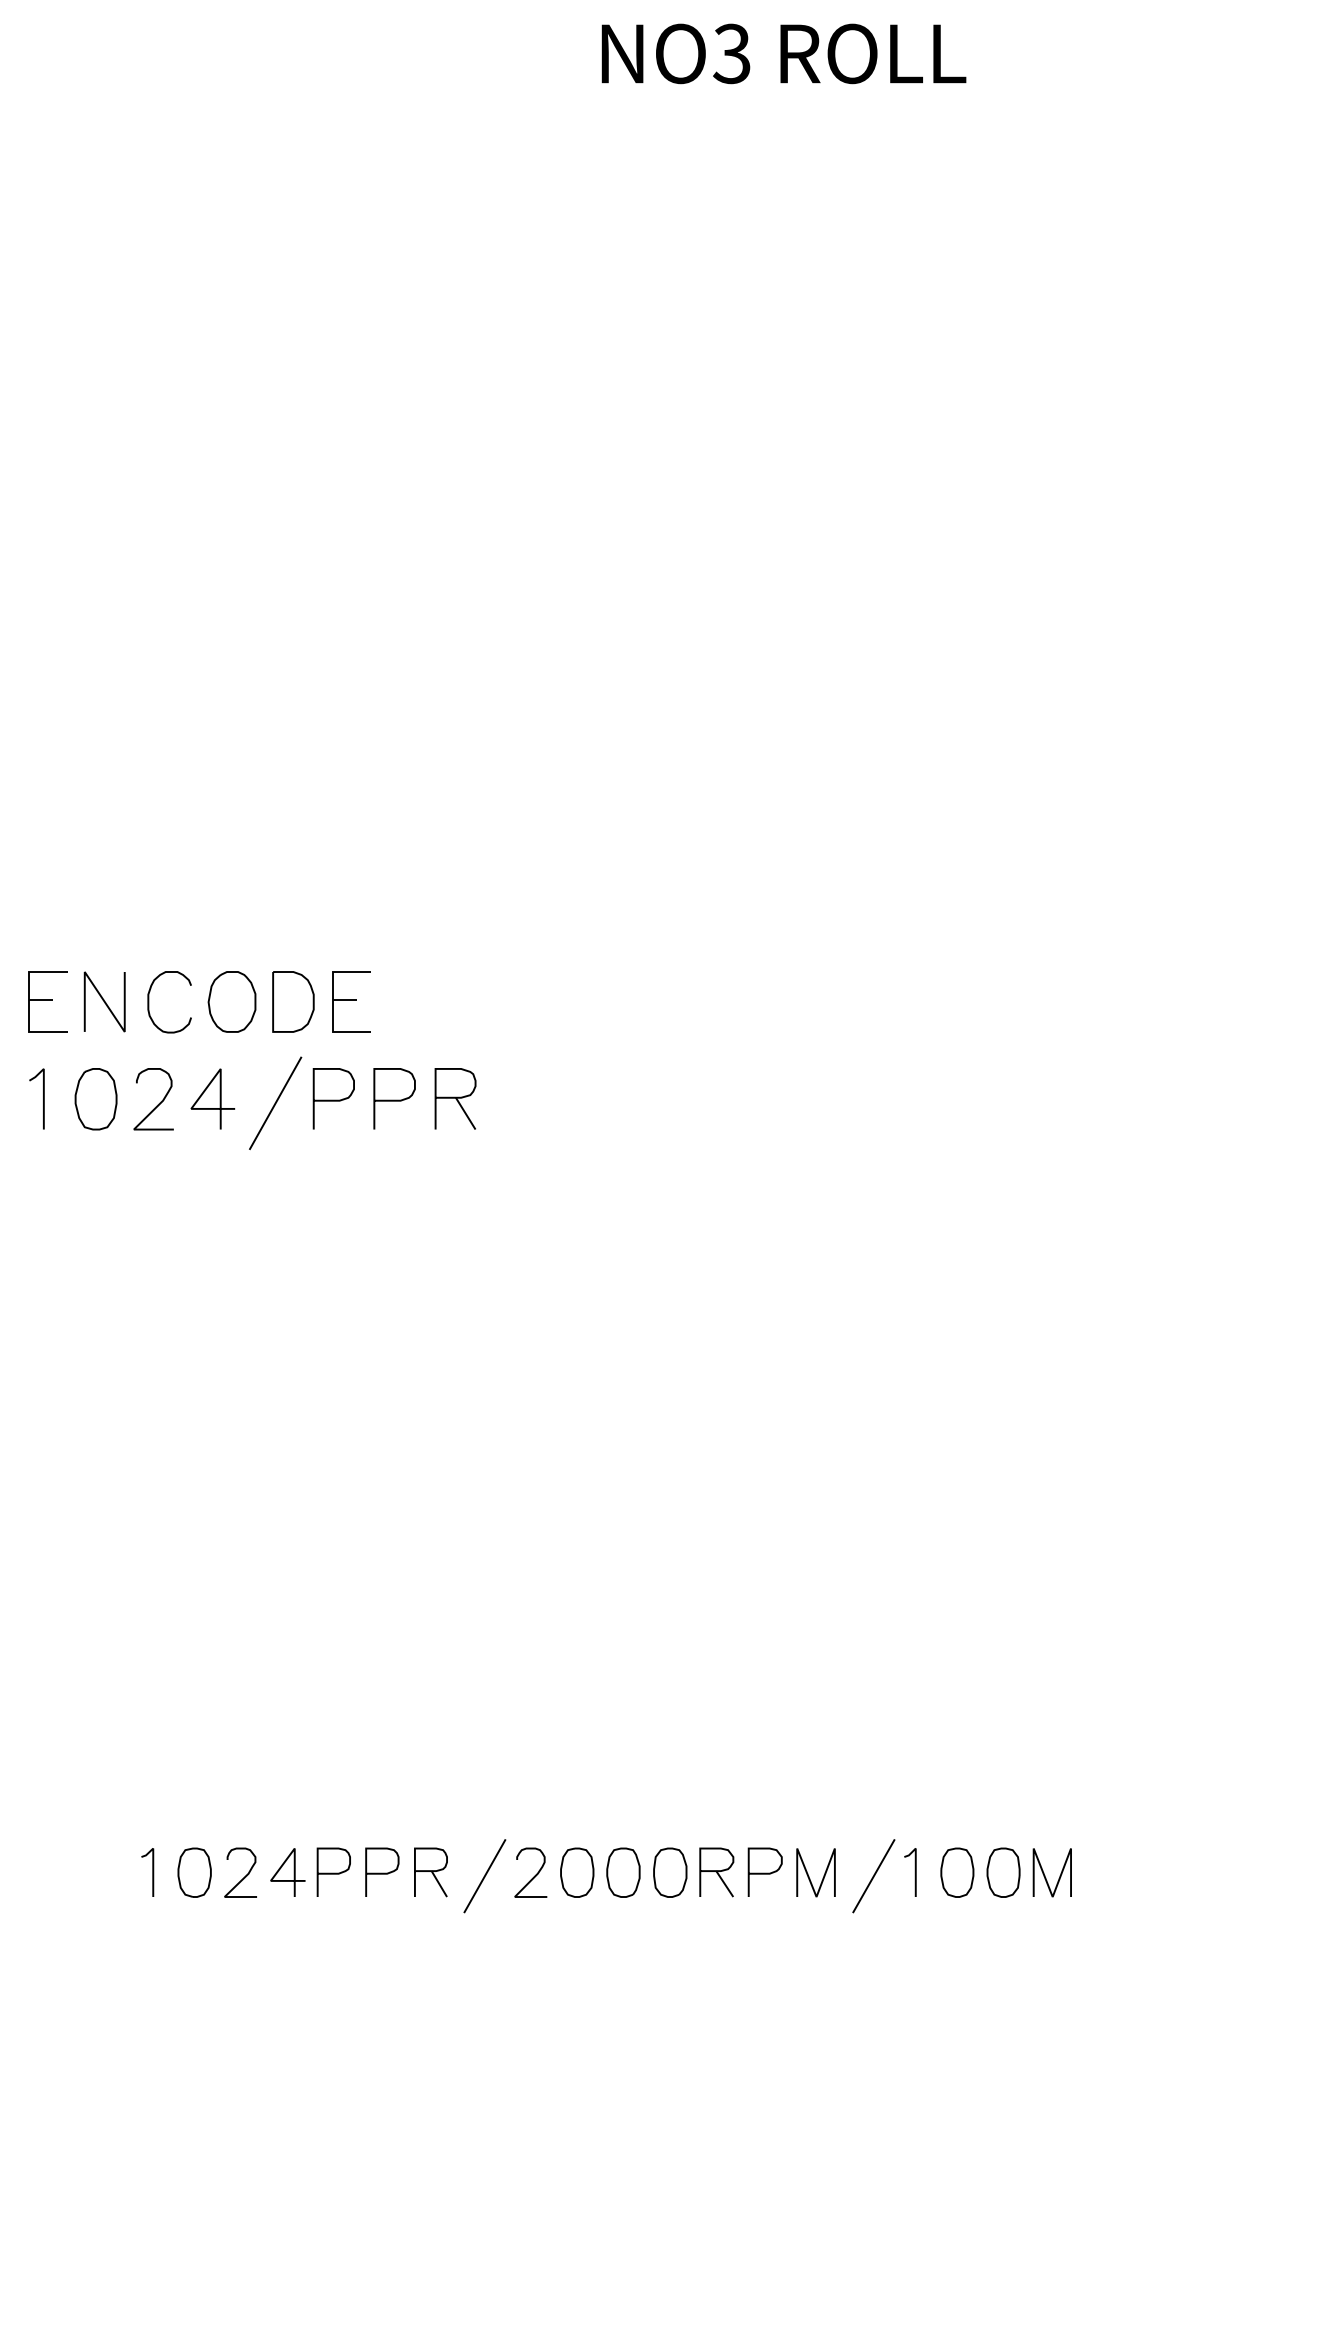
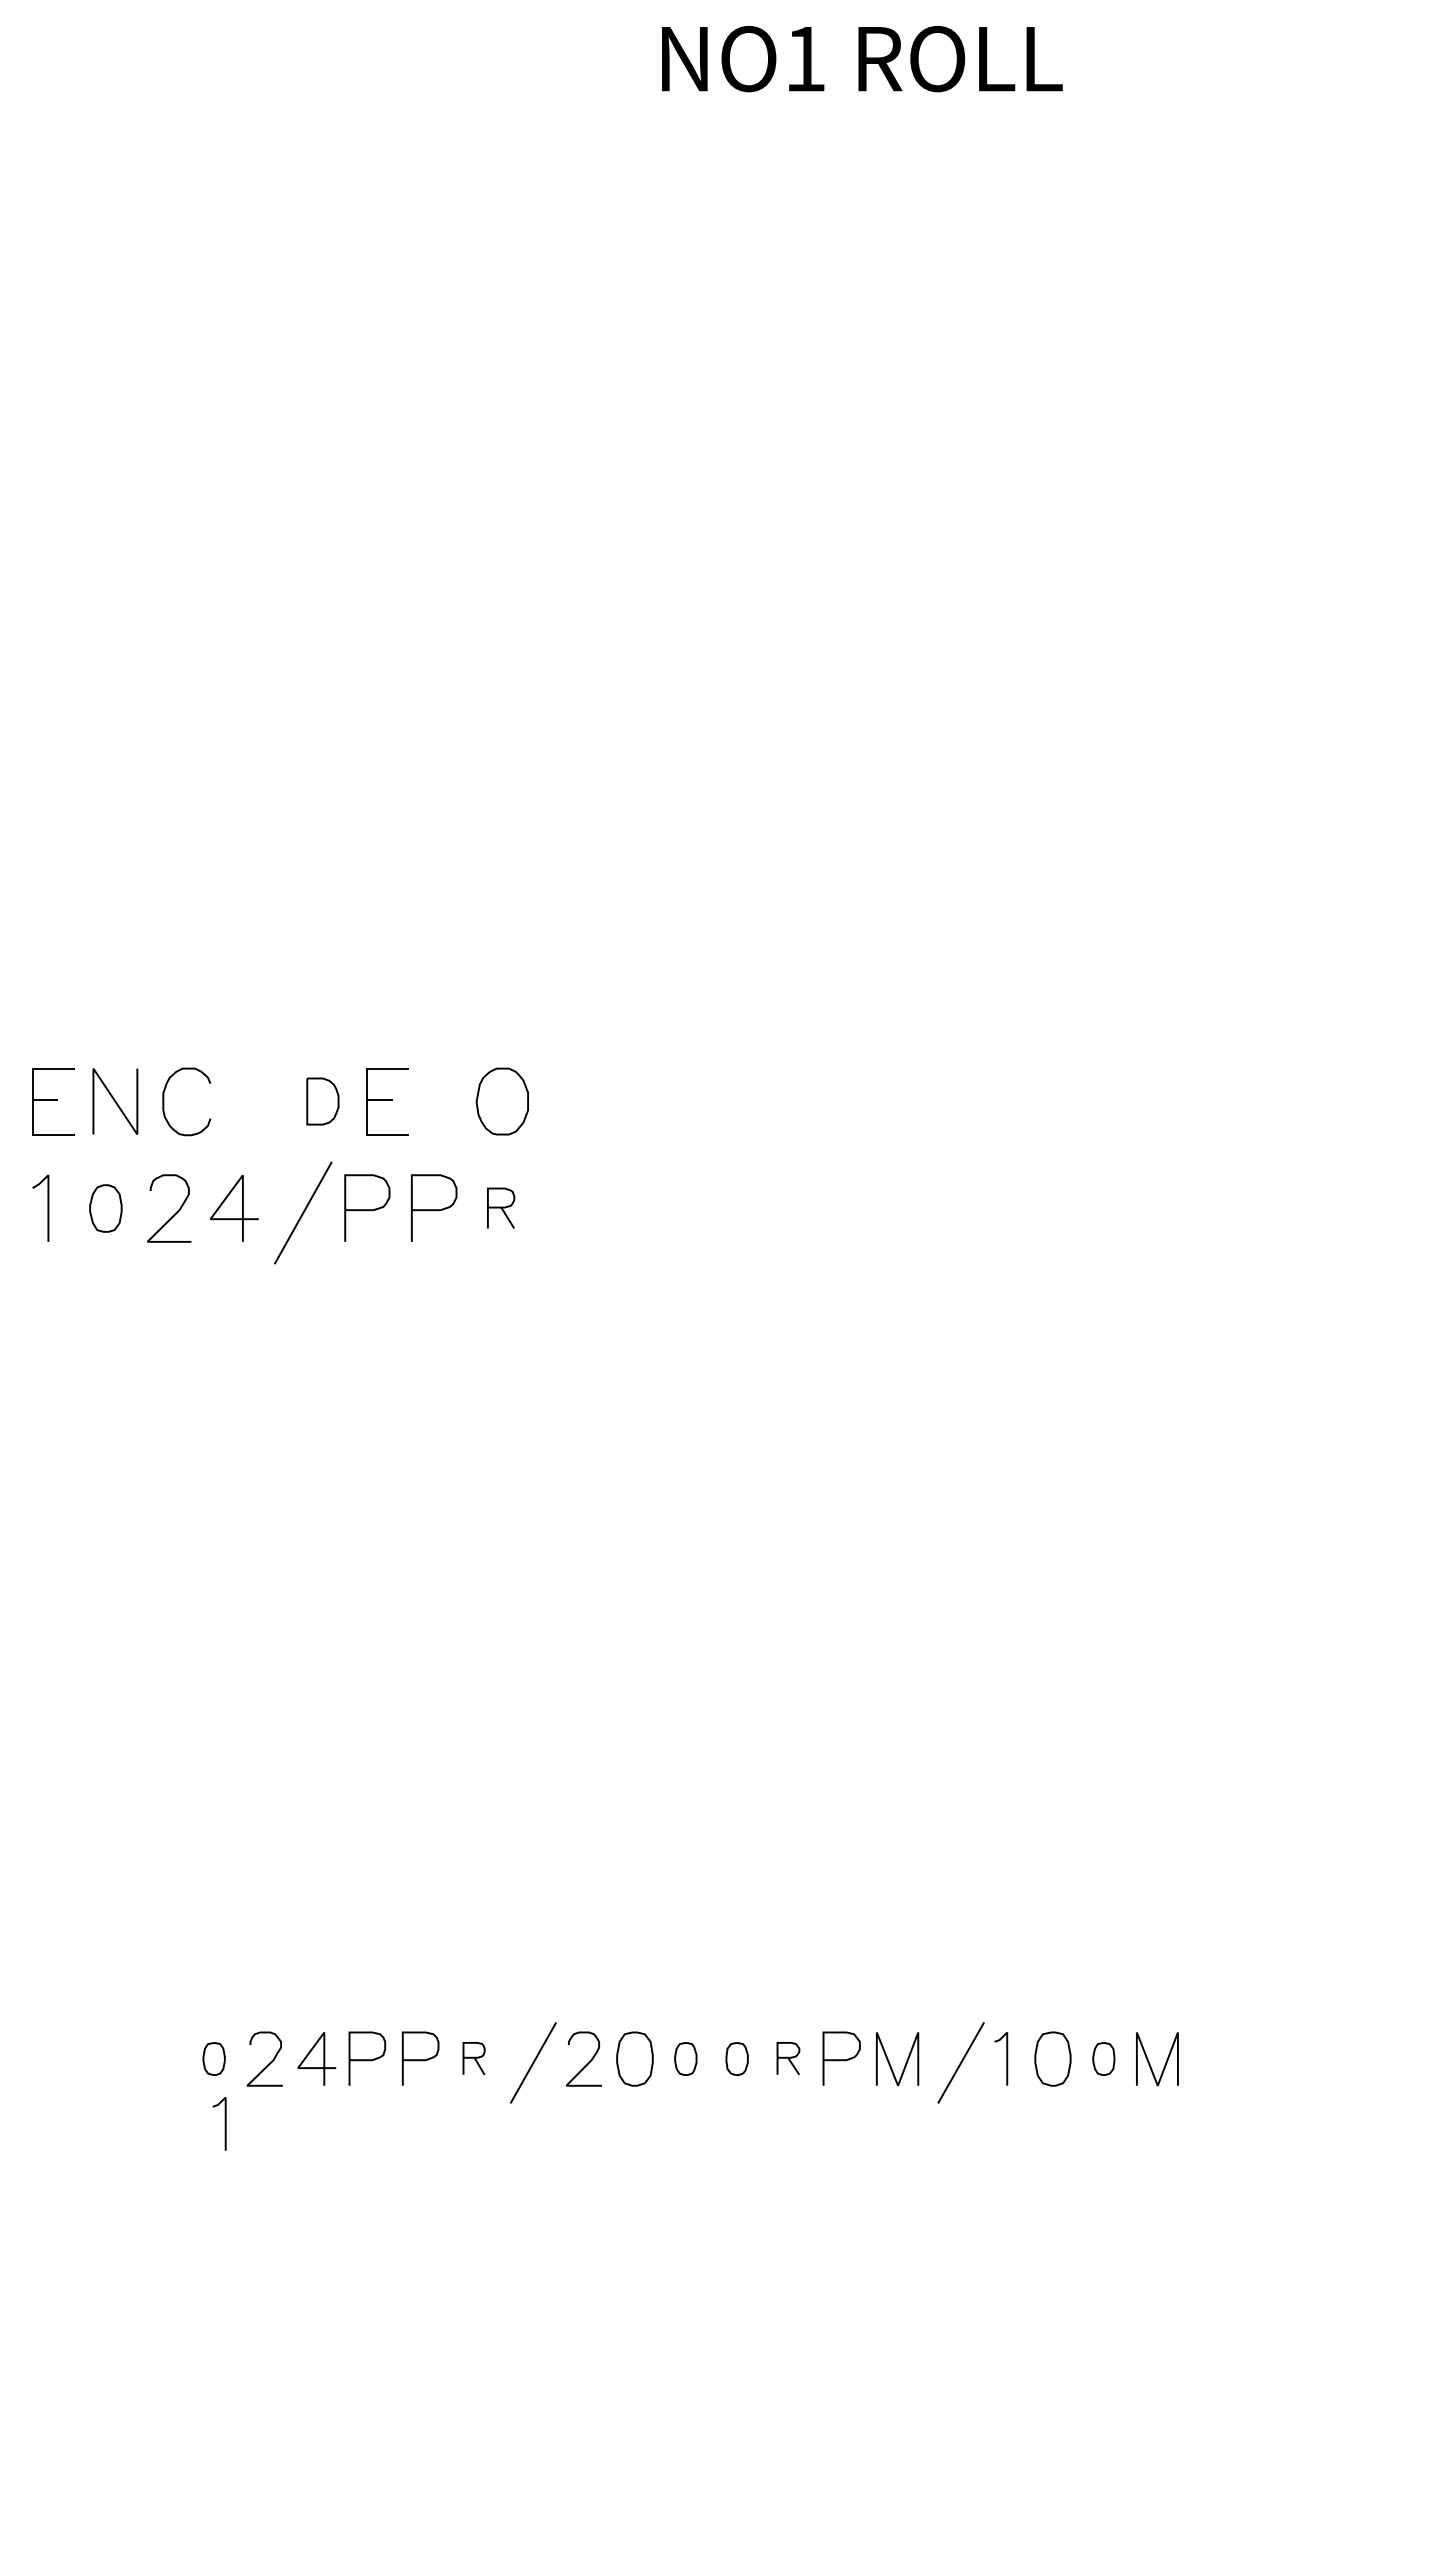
text: (731, 53) -> (804, 58), NO3 -> NO1
part: (231, 1001) -> (501, 1101), moved
part: (293, 1001) -> (322, 1101), size x0.7
part: (95, 1099) -> (105, 1208), size x0.7
part: (454, 1099) -> (500, 1208), size x0.6
line: (152, 1872) -> (224, 2123), moved
part: (193, 1872) -> (213, 2058), size x0.6
part: (430, 1872) -> (473, 2058), size x0.6
part: (623, 1872) -> (685, 2058), size x0.6
part: (669, 1872) -> (736, 2058), size x0.6
part: (716, 1872) -> (788, 2058), size x0.6
part: (1003, 1872) -> (1103, 2058), size x0.6

